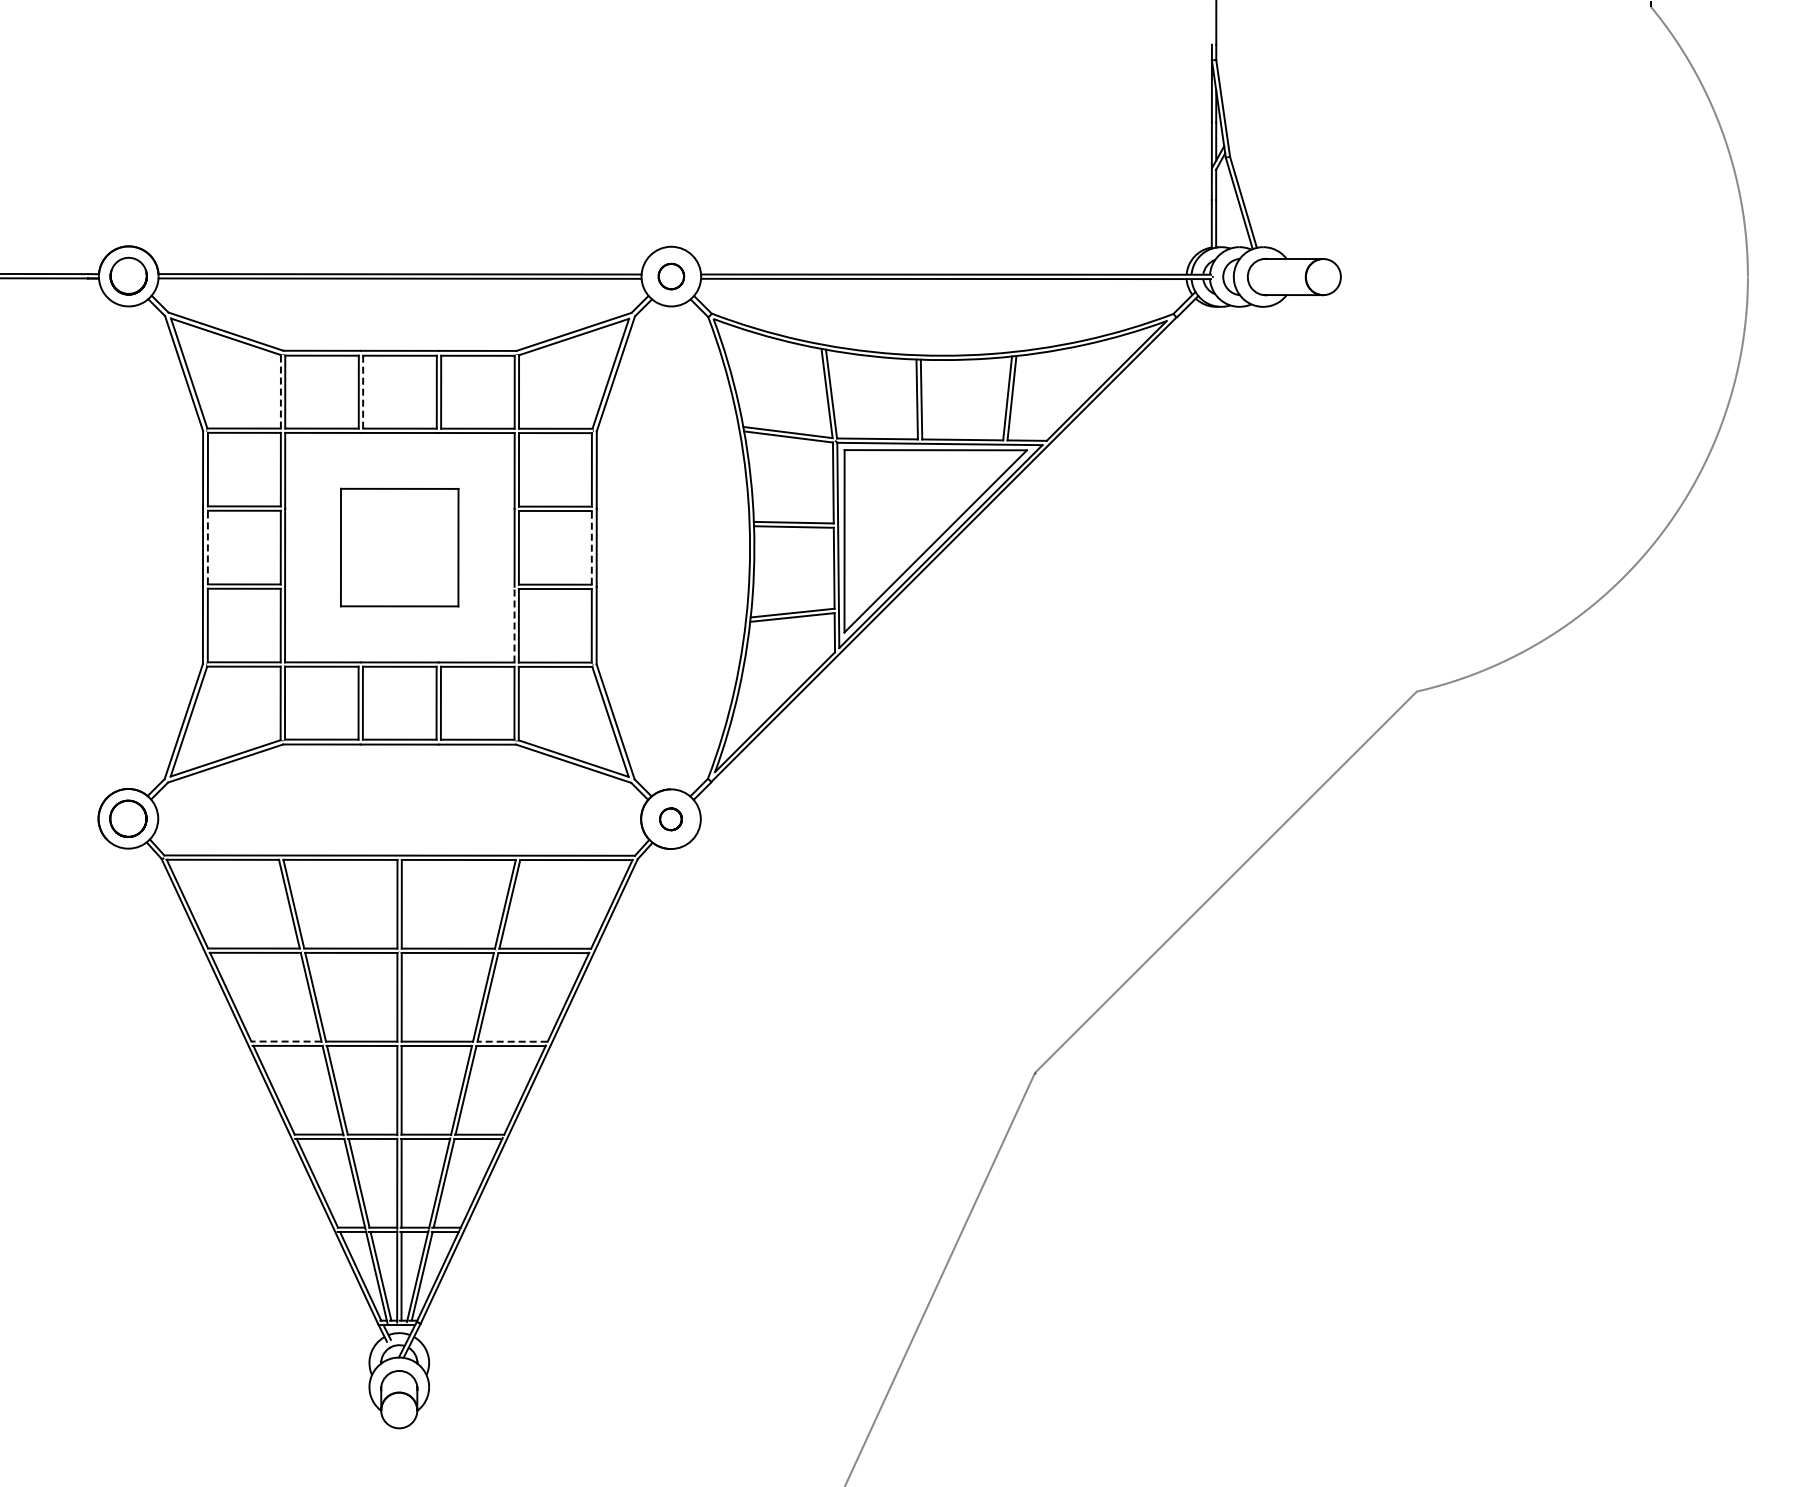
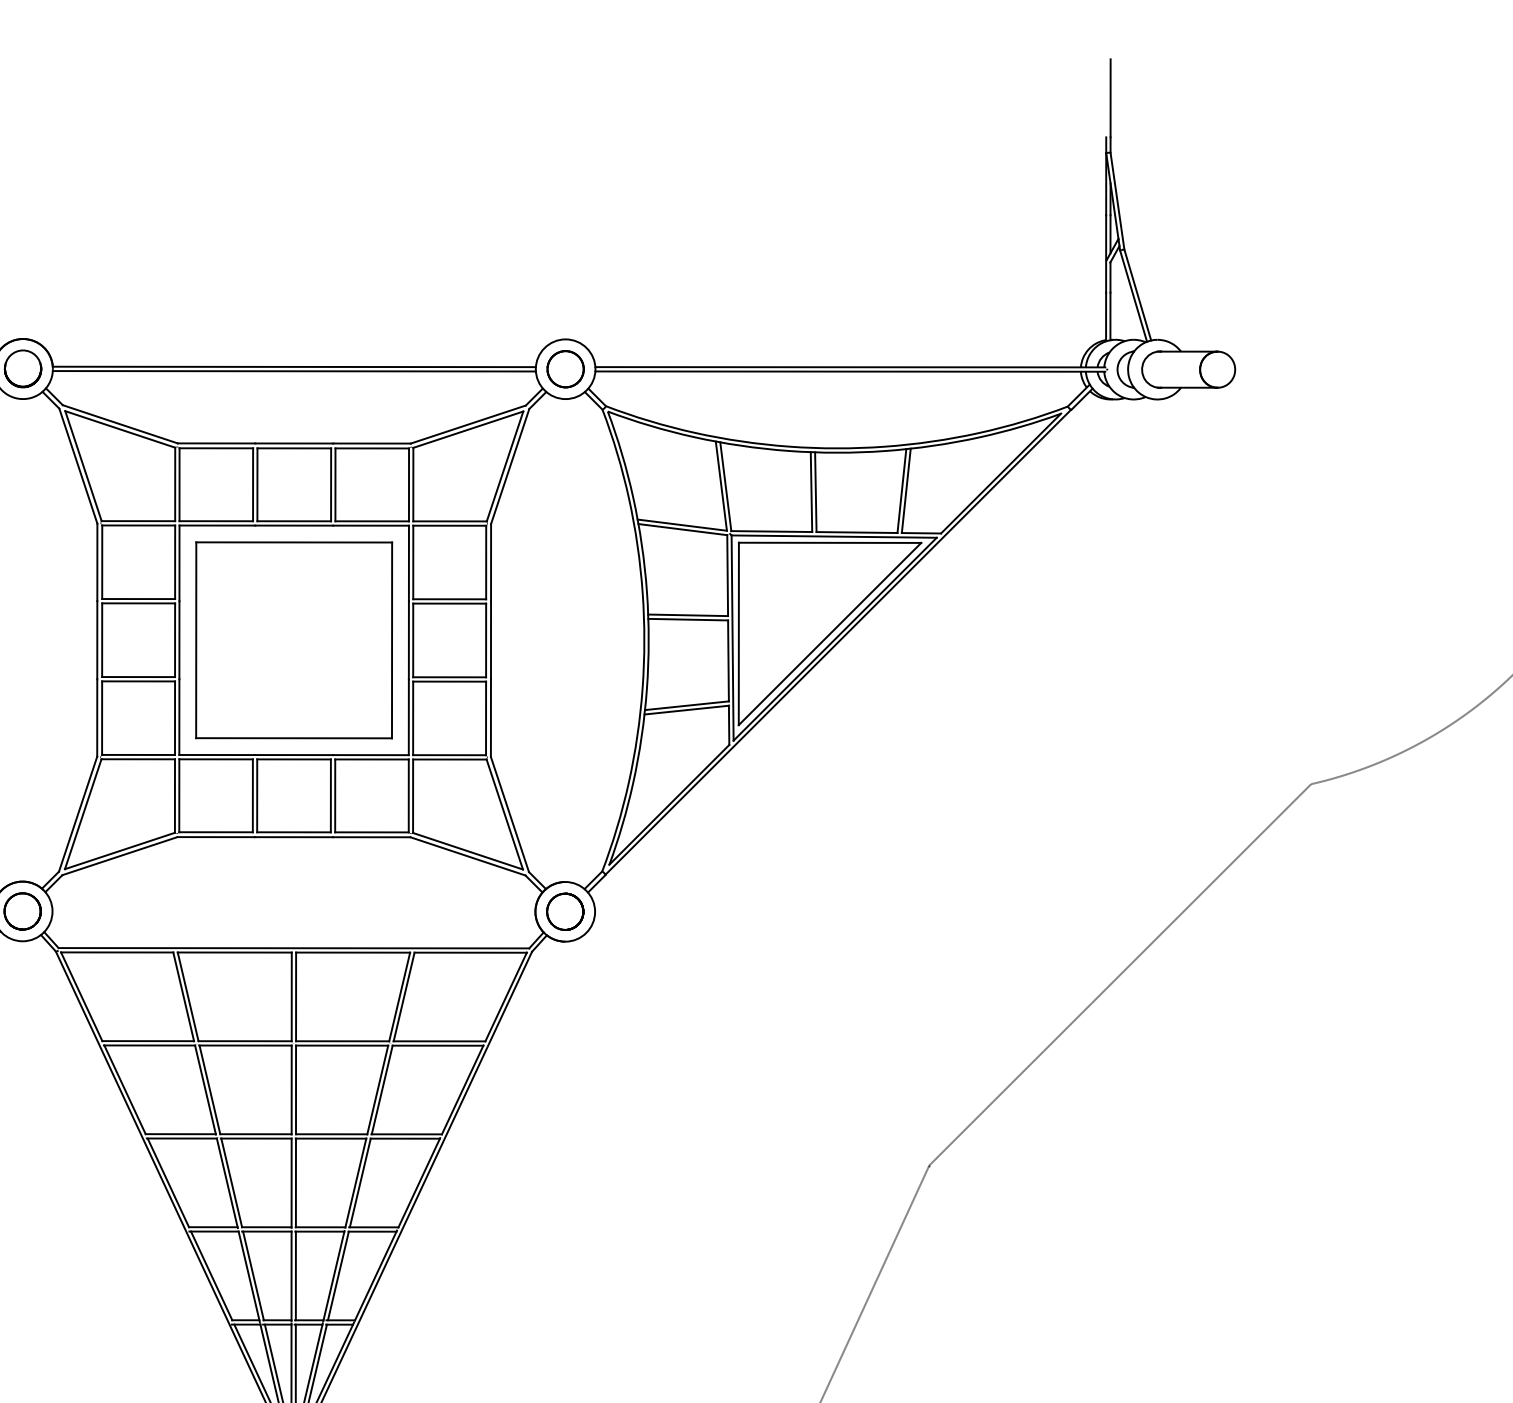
circle: (671, 276) -> (565, 369), size x1.43
line: (280, 391) -> (174, 484), dashed -> solid
line: (363, 392) -> (257, 485), dashed -> solid
line: (207, 547) -> (101, 640), dashed -> solid
part: (399, 547) -> (293, 640), size x1.67
line: (591, 547) -> (485, 640), dashed -> solid
line: (514, 624) -> (408, 717), dashed -> solid
part: (670, 819) -> (564, 912), size x1.67
line: (285, 1041) -> (179, 1134), dashed -> solid
line: (511, 1041) -> (405, 1134), dashed -> solid

